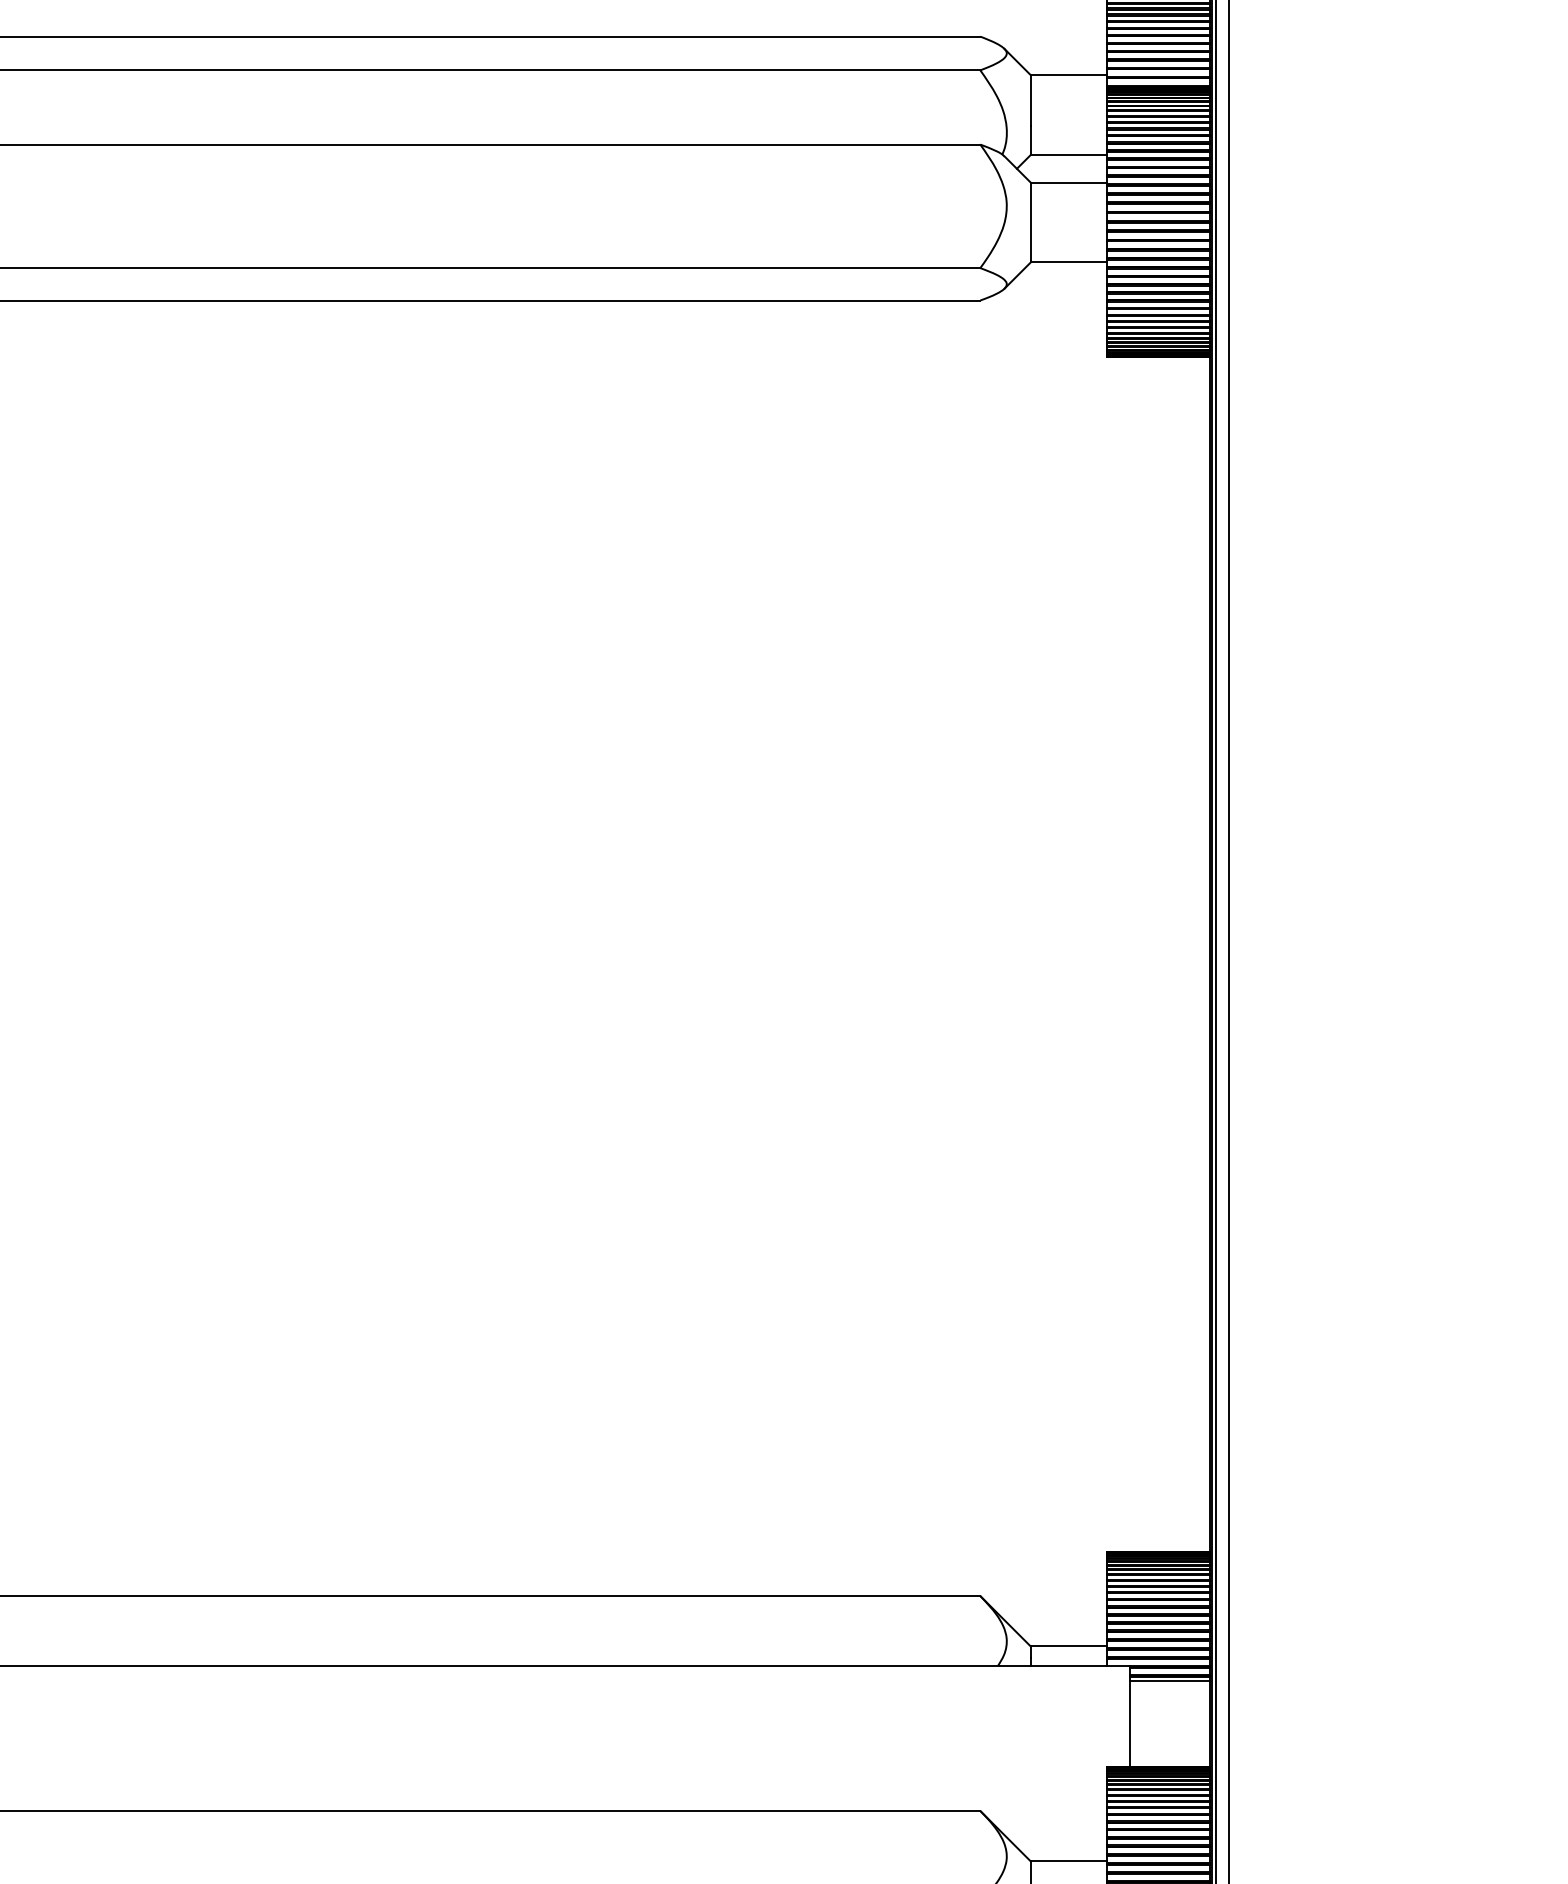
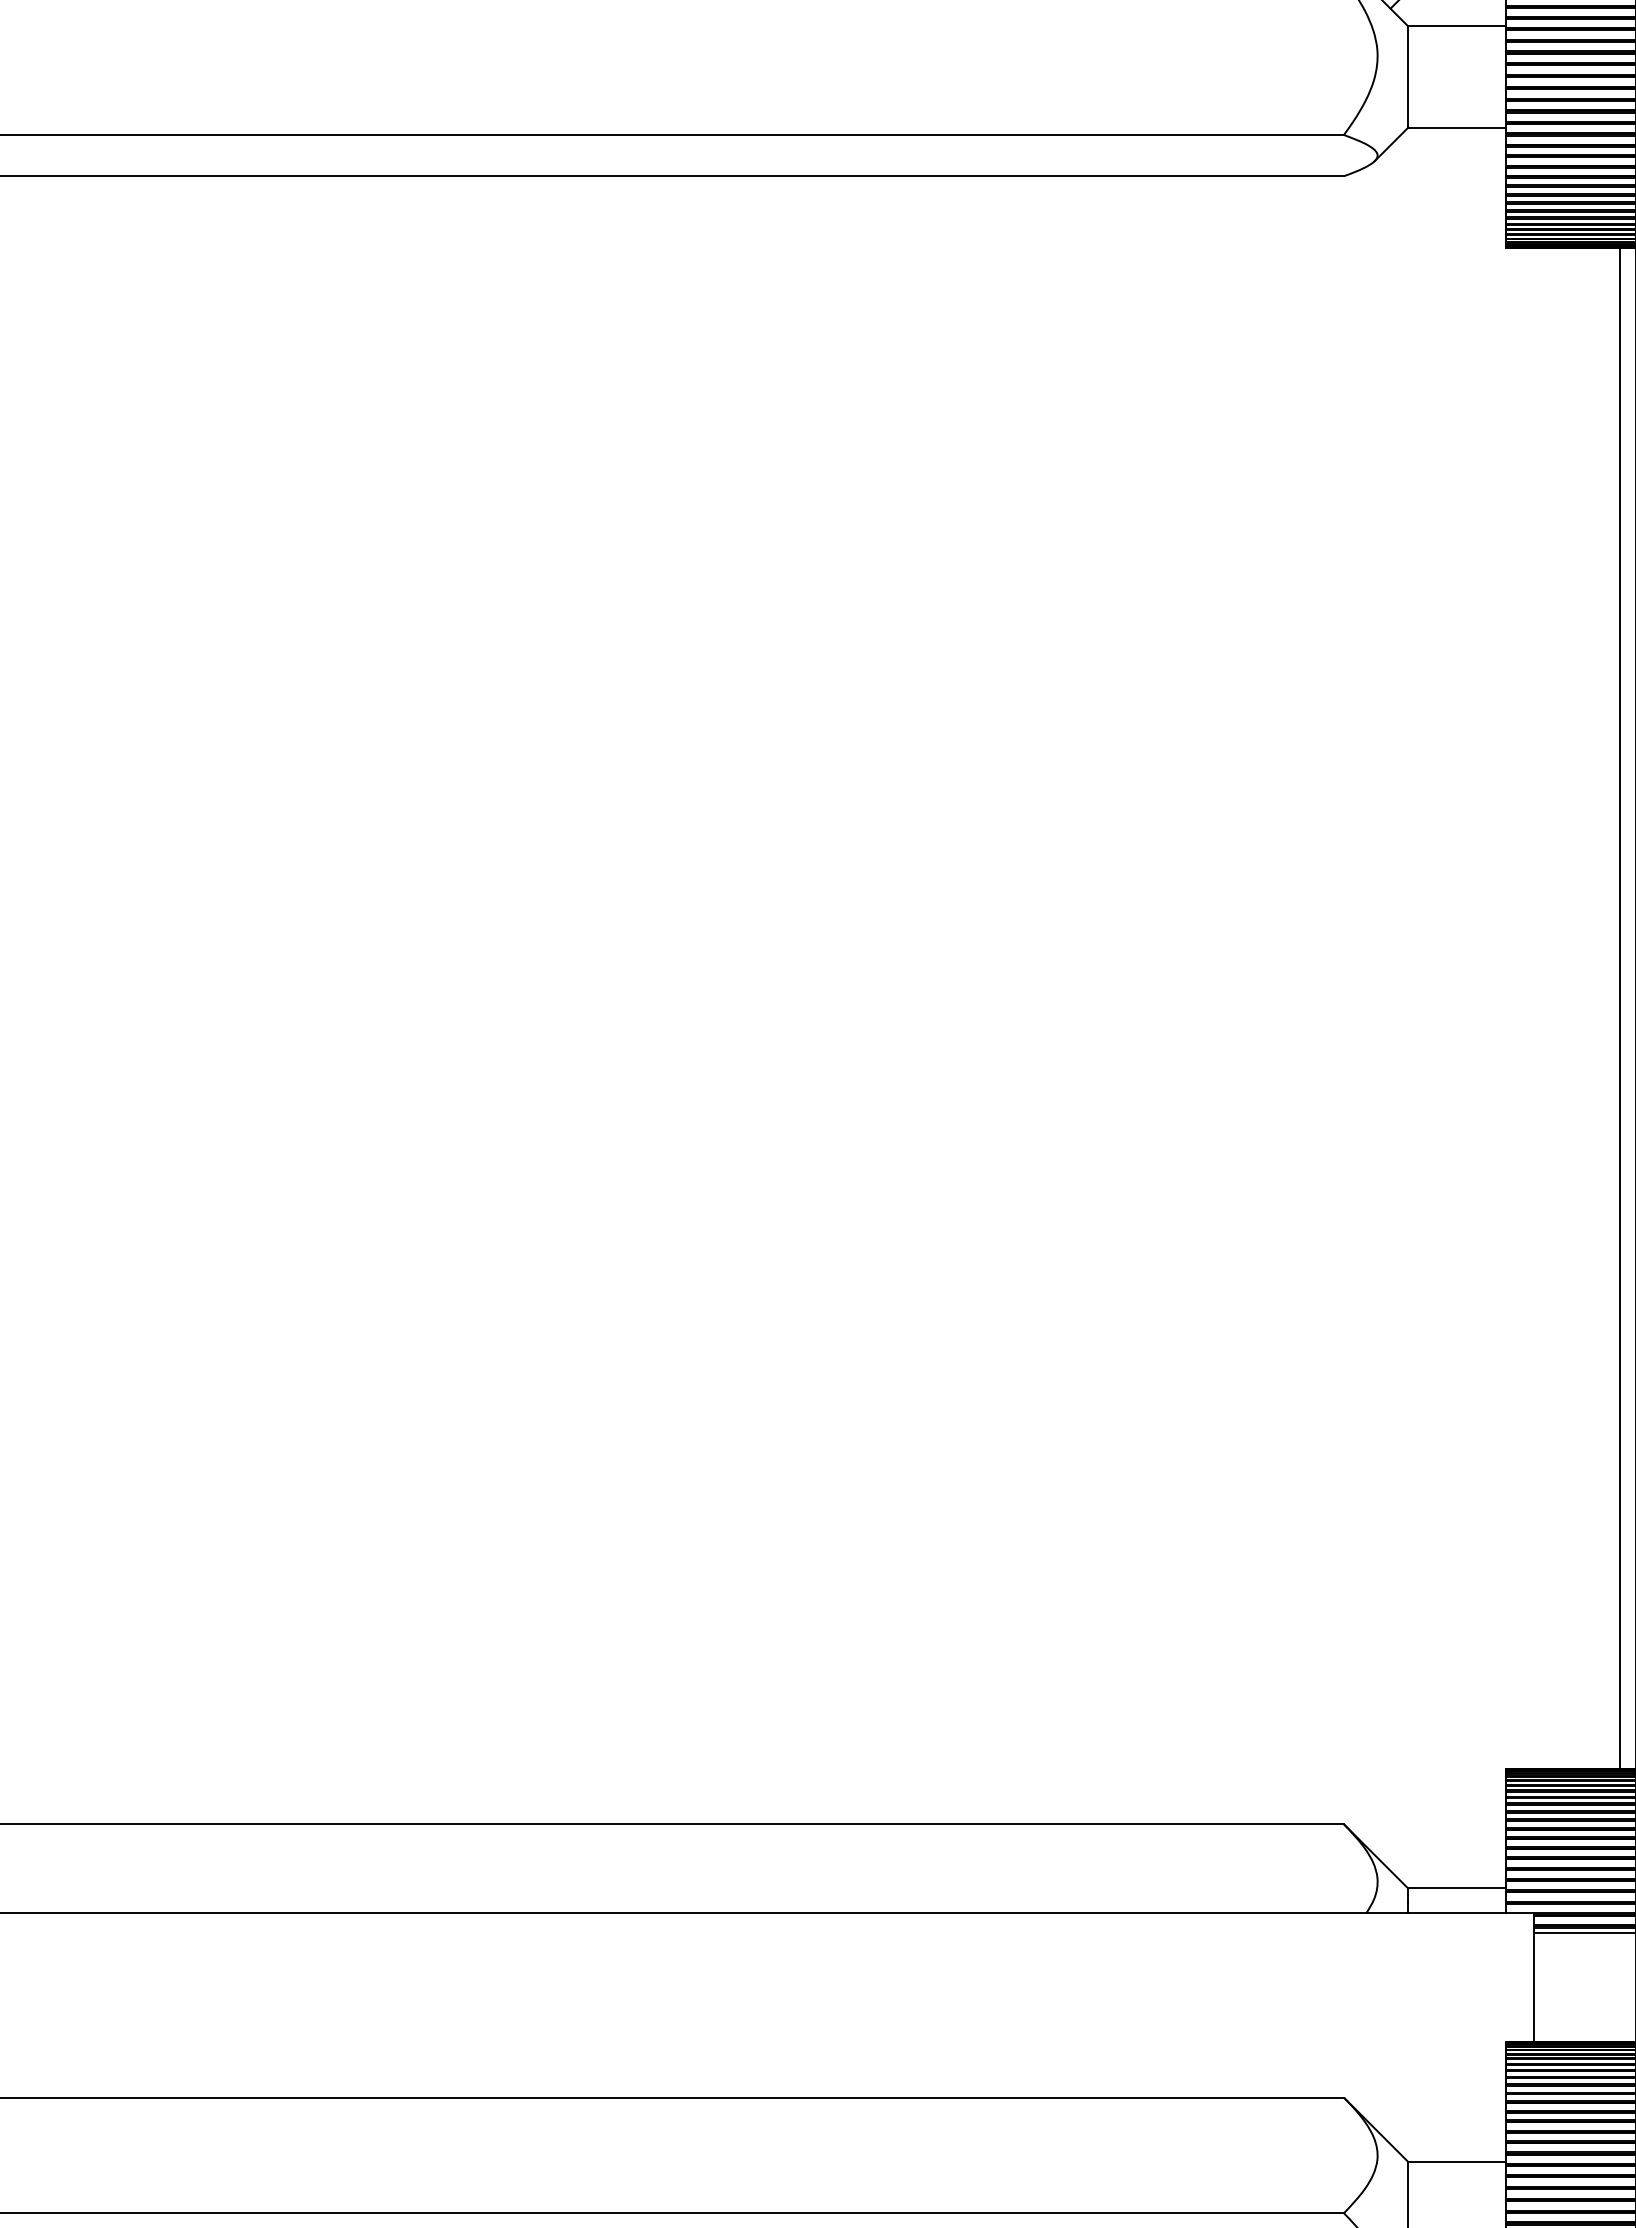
line: (1197, 954) -> (1620, 1008), added

